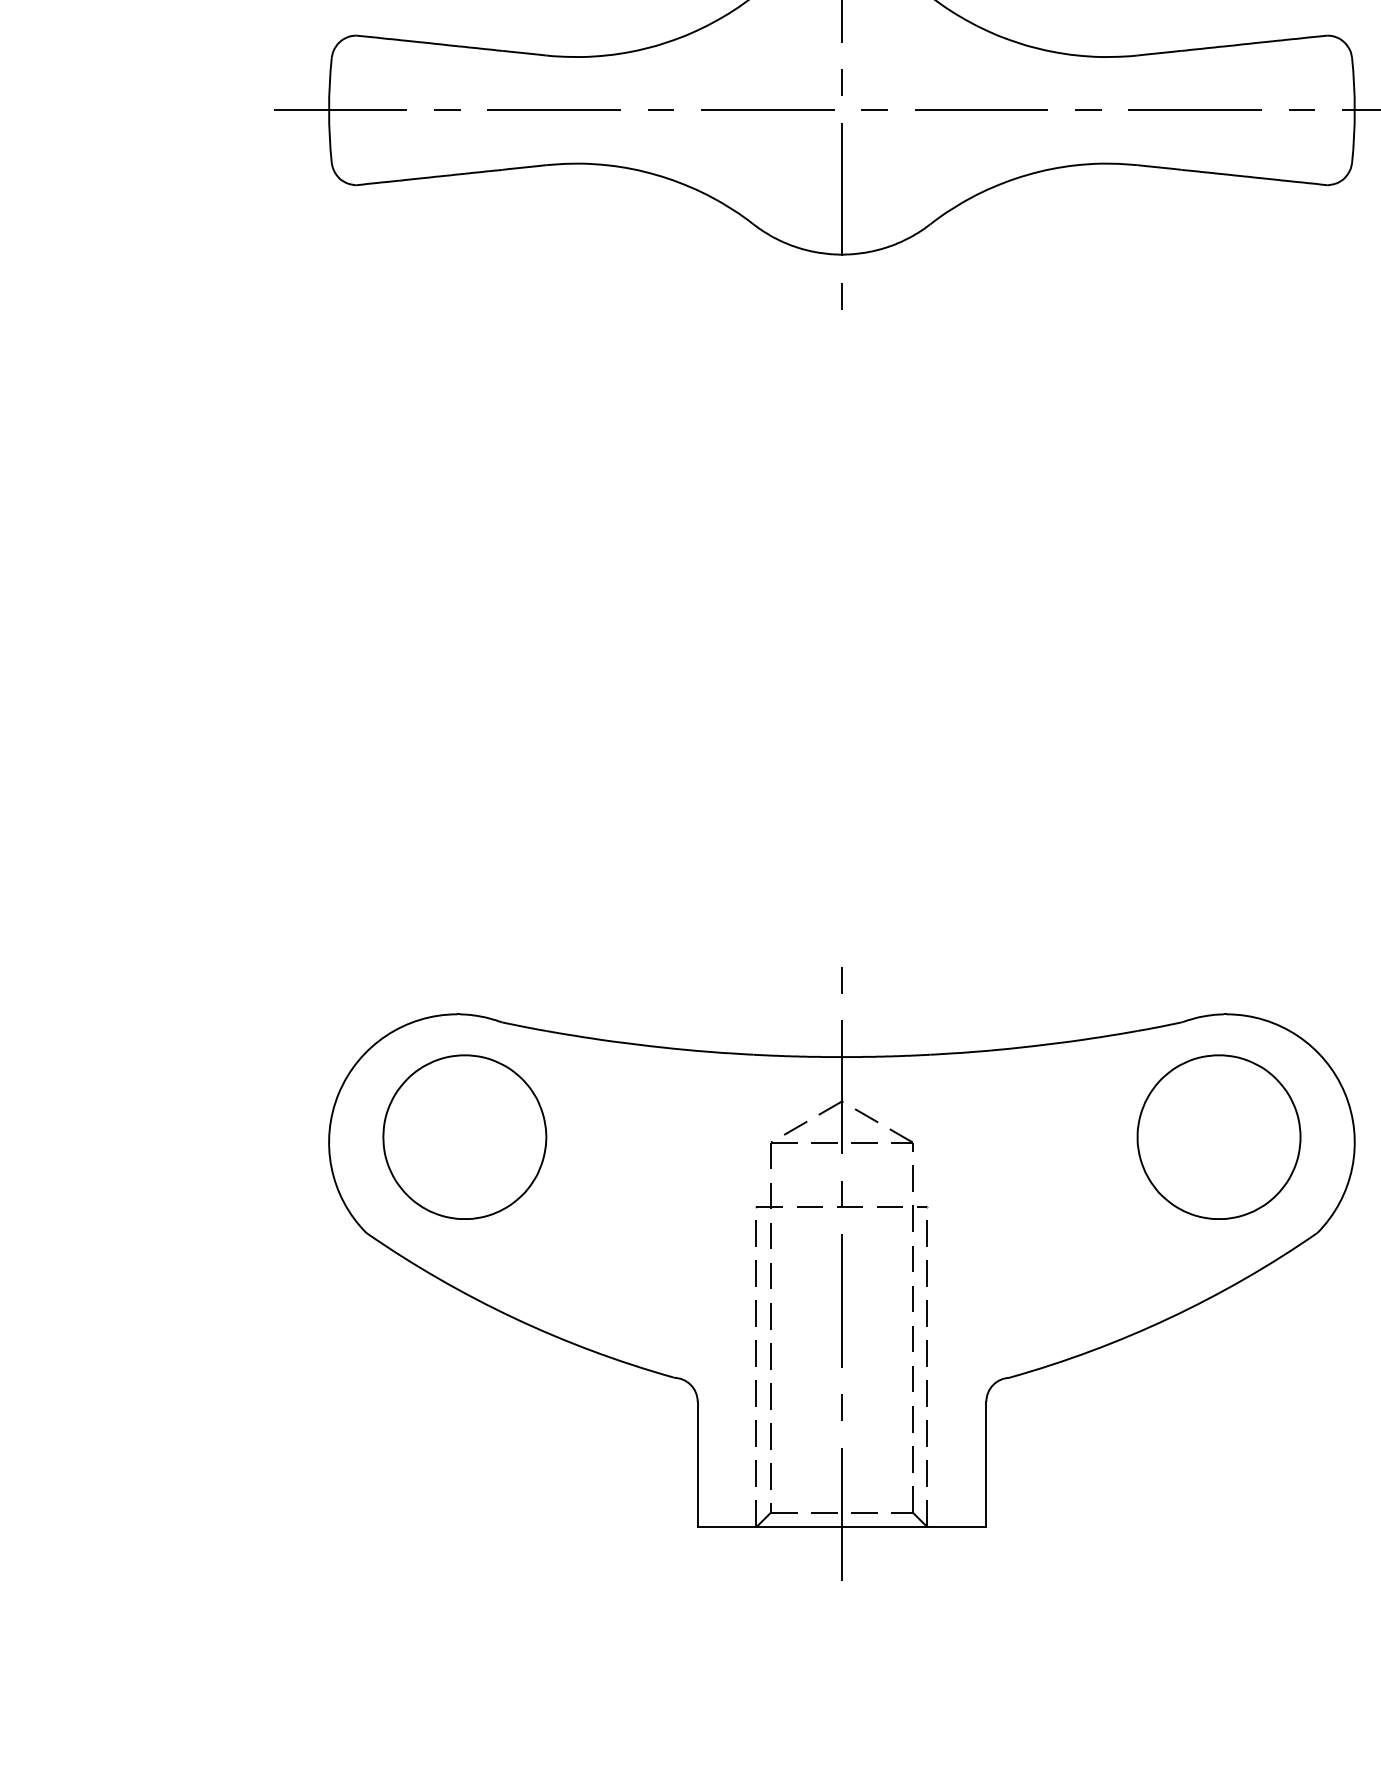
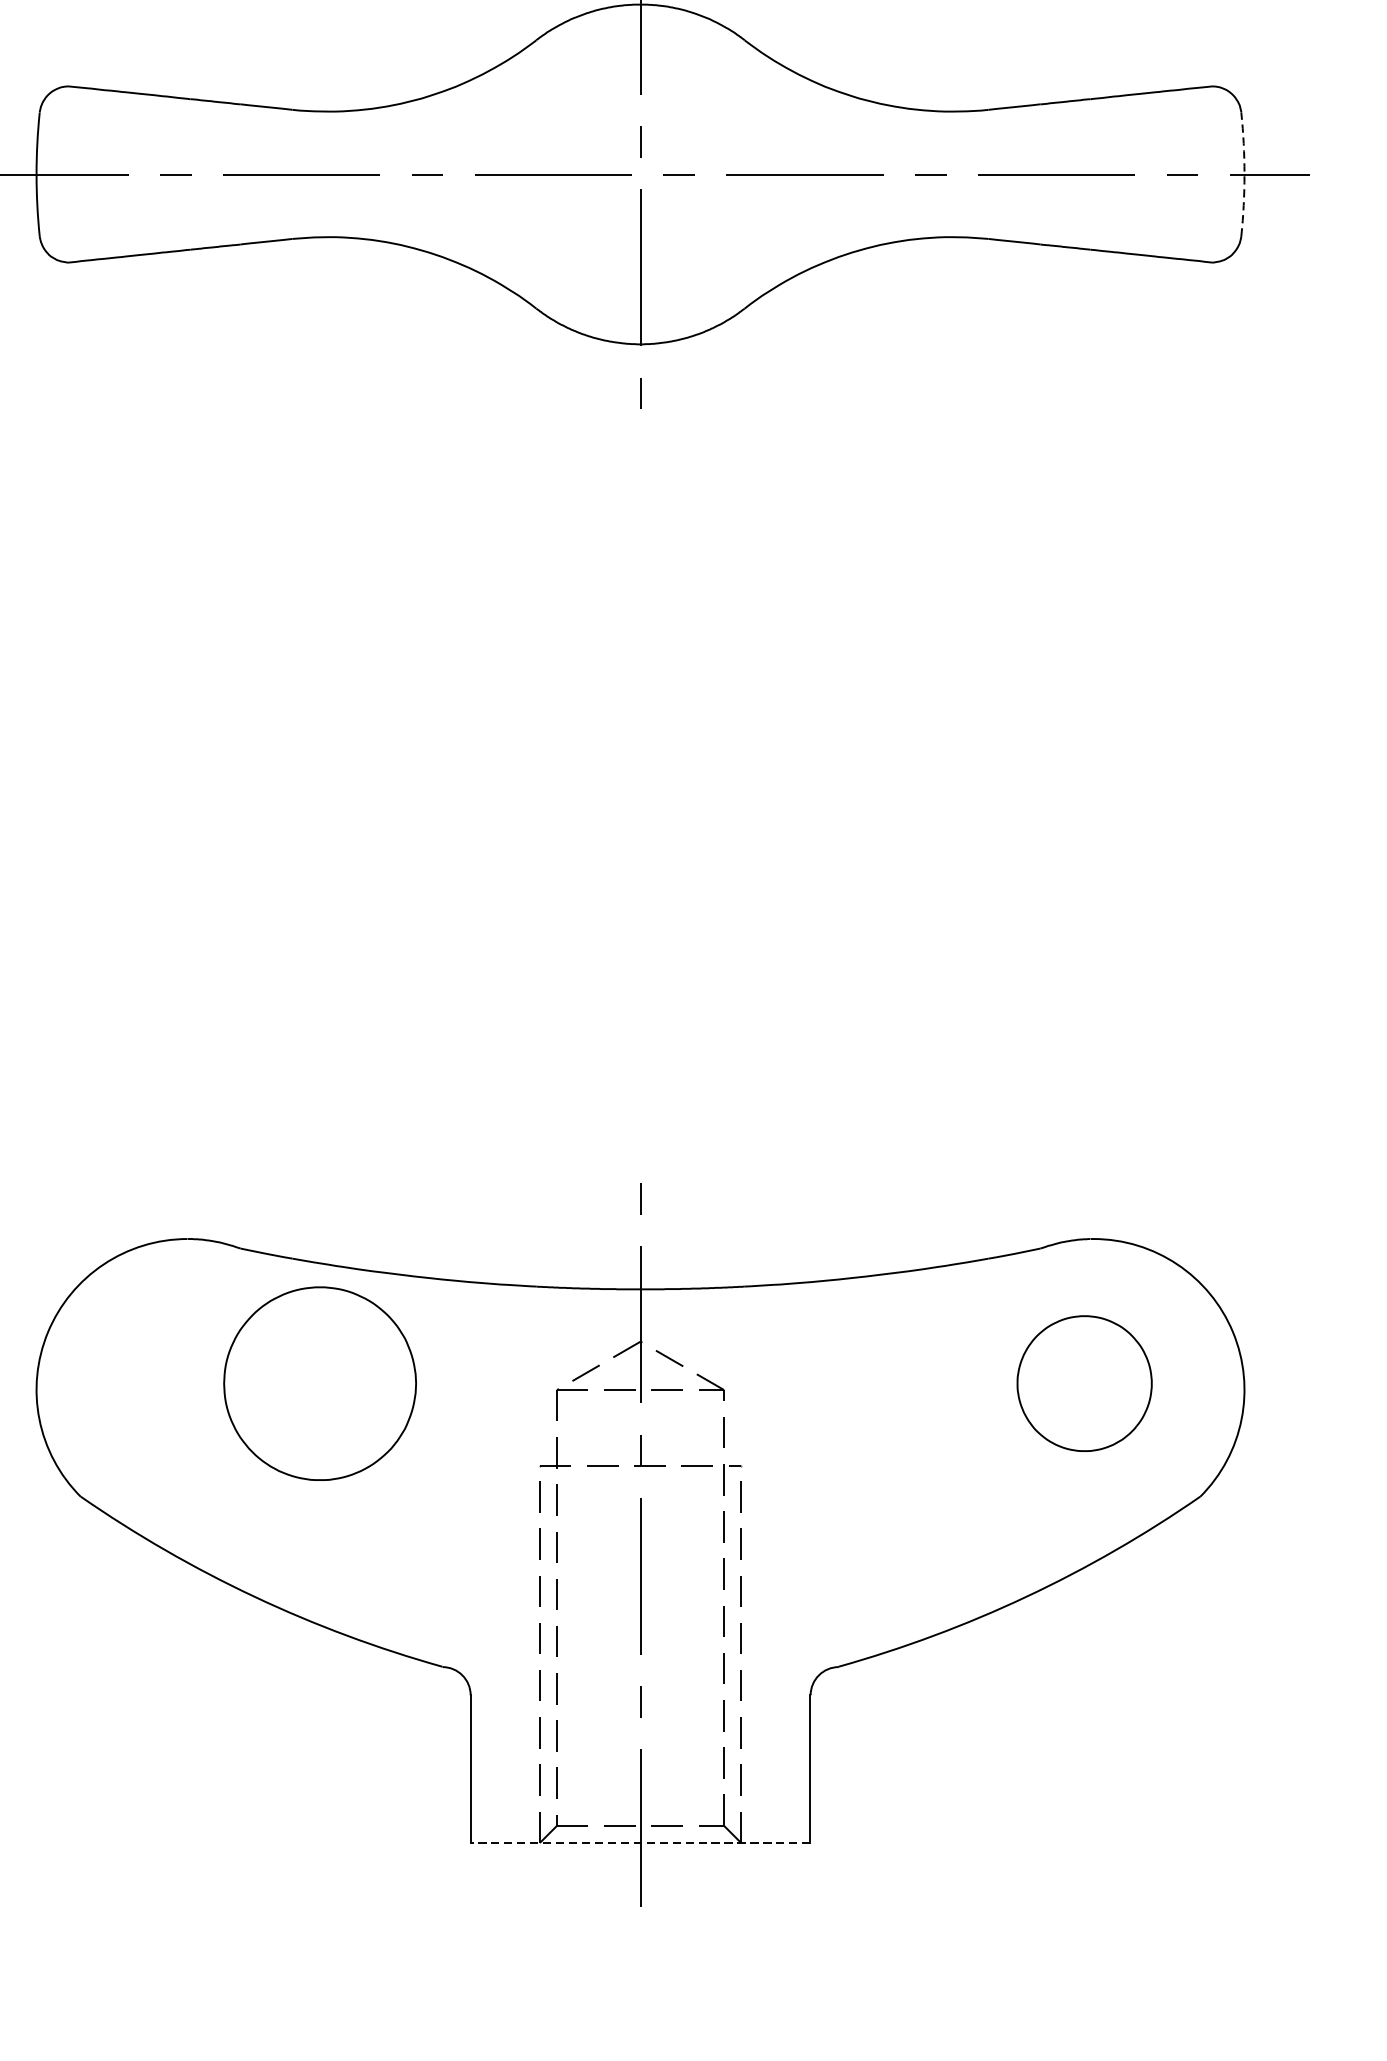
arc: (1354, 110) -> (1244, 174), solid -> dashed
part: (464, 1136) -> (319, 1382), moved
part: (1218, 1136) -> (1084, 1382), size x0.7
line: (841, 1527) -> (640, 1843), solid -> dashed

